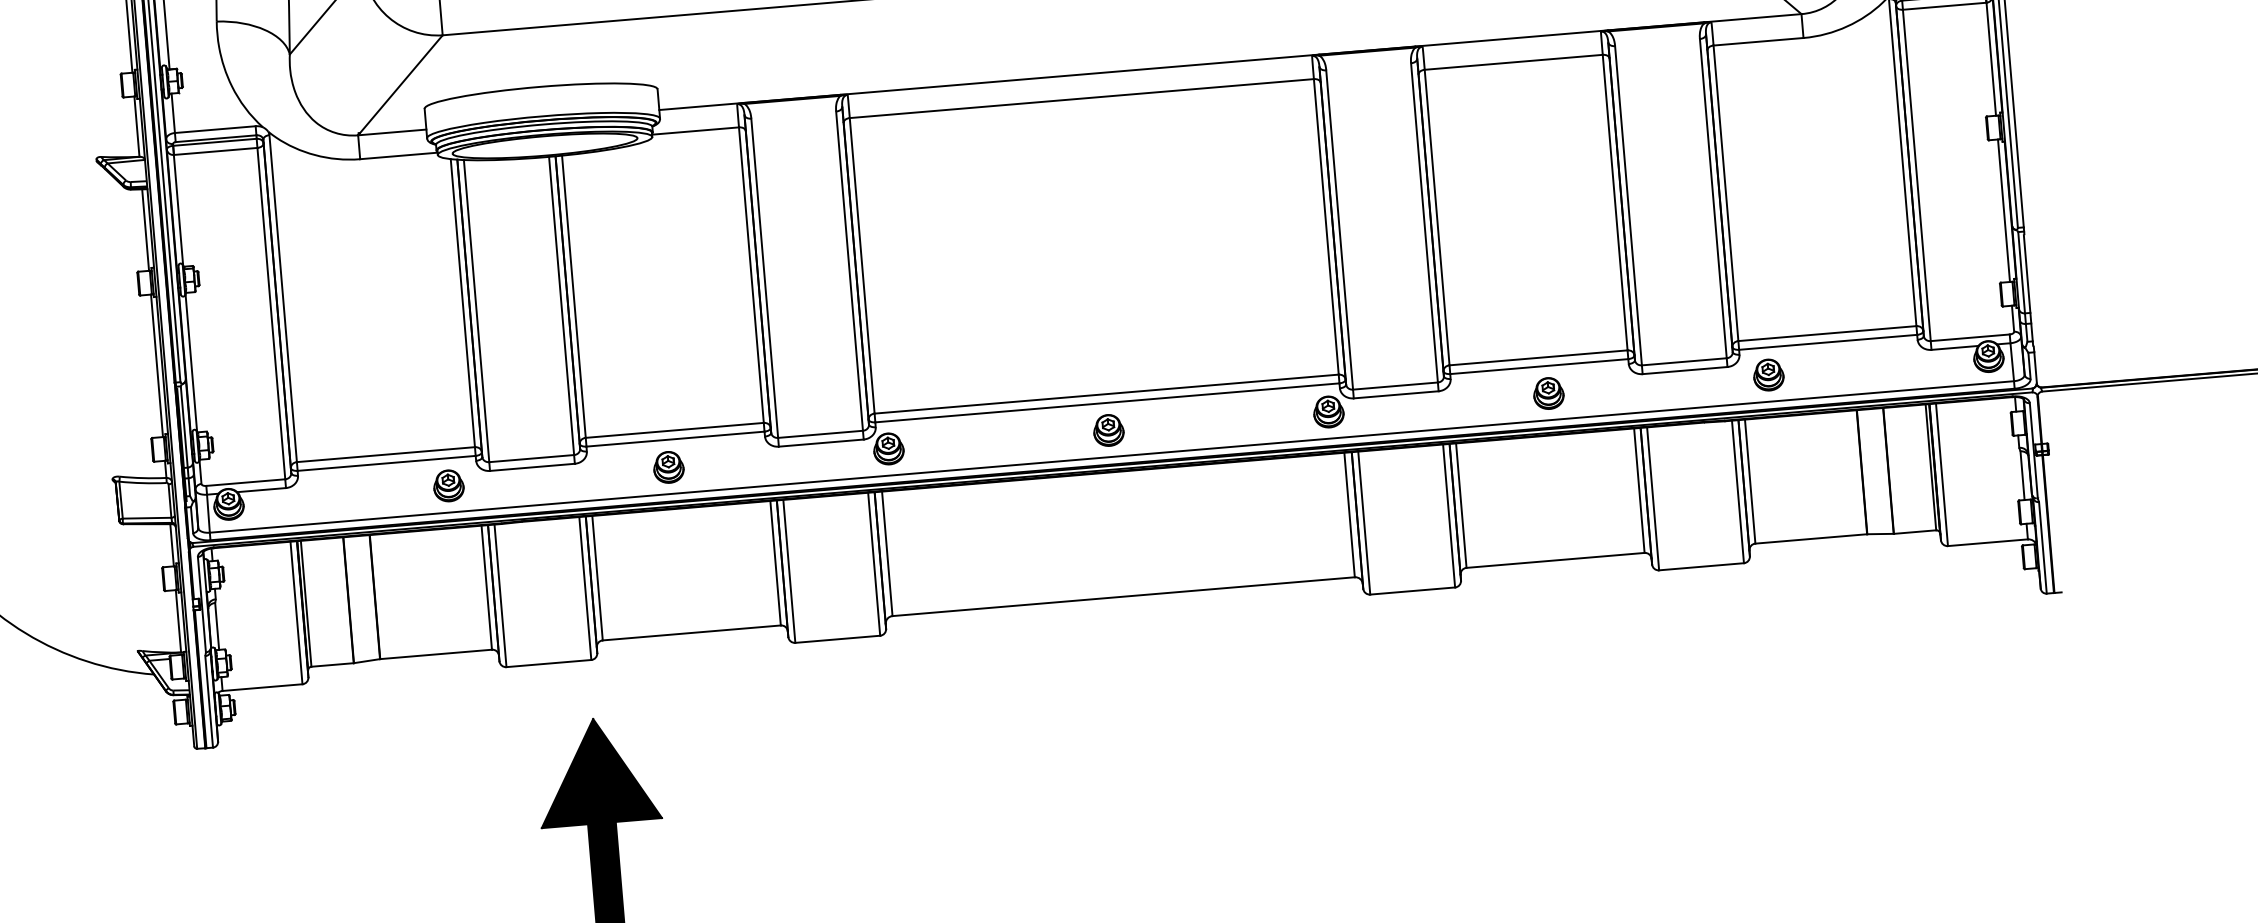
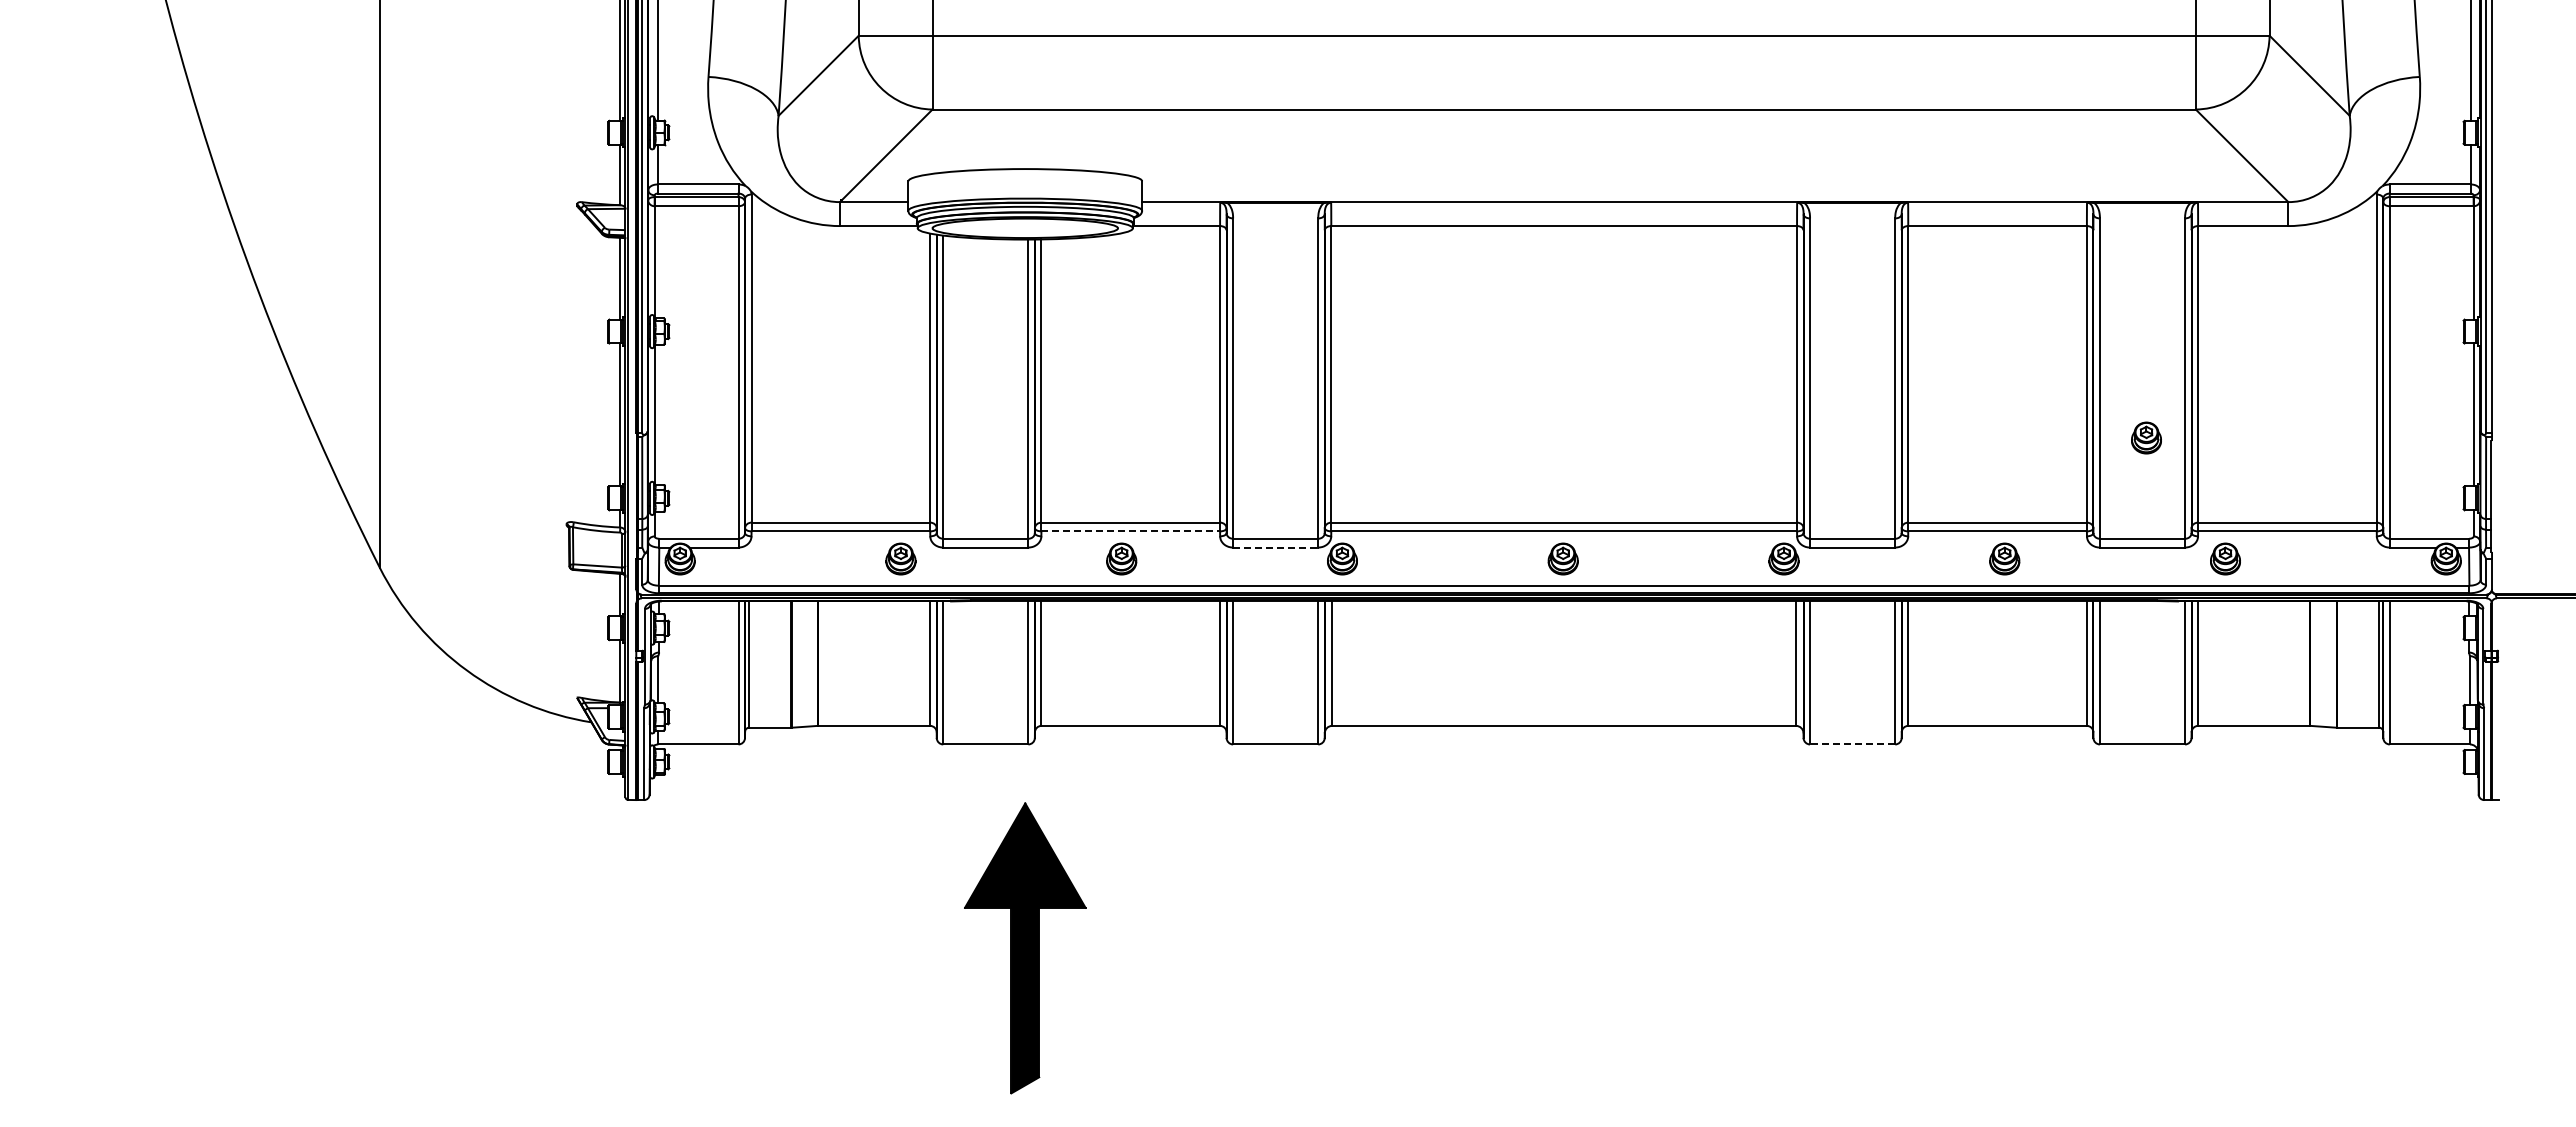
part: (1679, 260) -> (2146, 437), added
line: (676, 439) -> (1131, 531), solid -> dashed
line: (821, 443) -> (1275, 547), solid -> dashed
line: (1412, 591) -> (1852, 744), solid -> dashed

